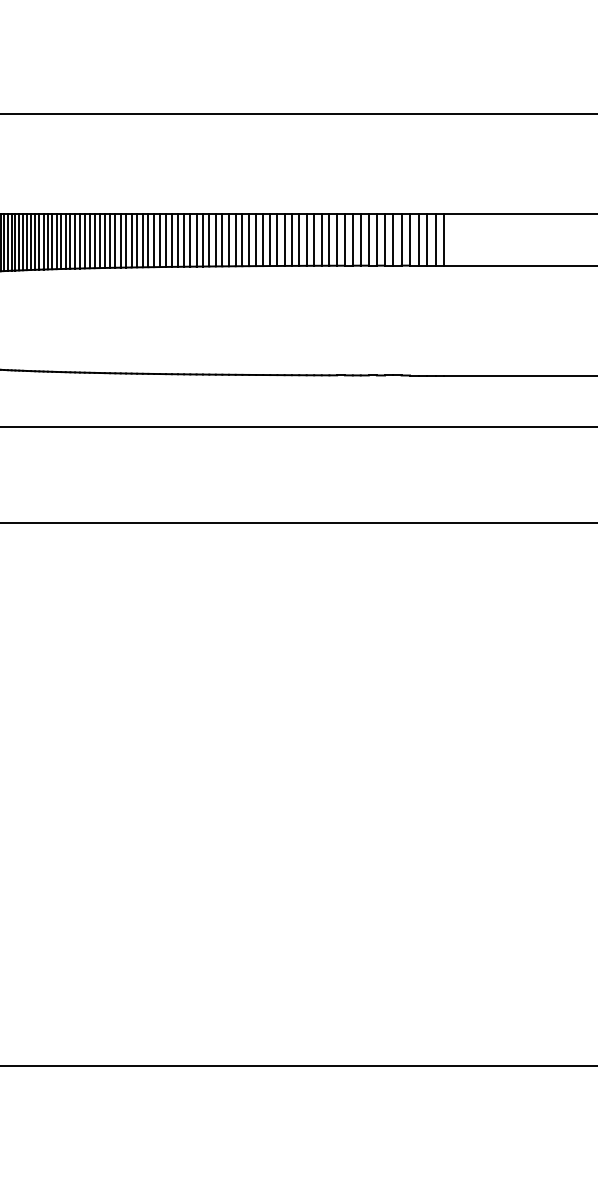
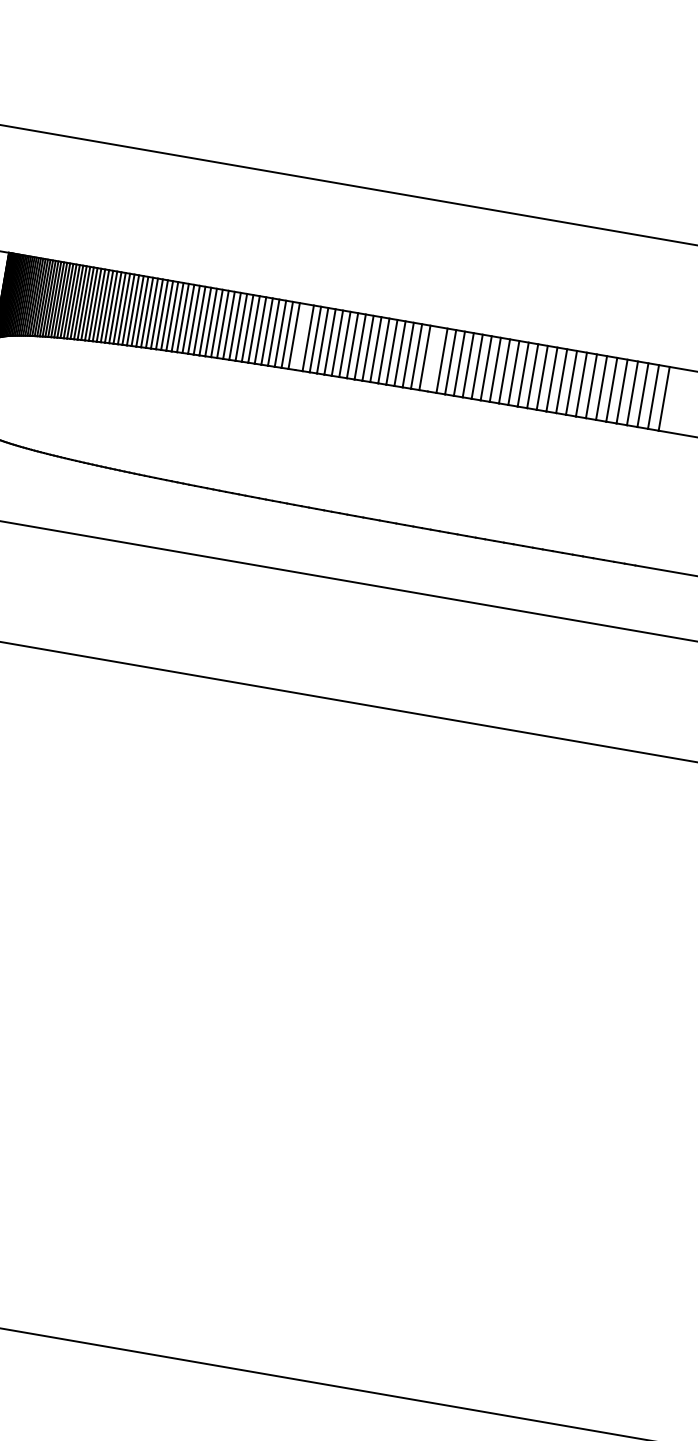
line: (256, 239) -> (433, 358), removed
line: (148, 240) -> (301, 337), removed

